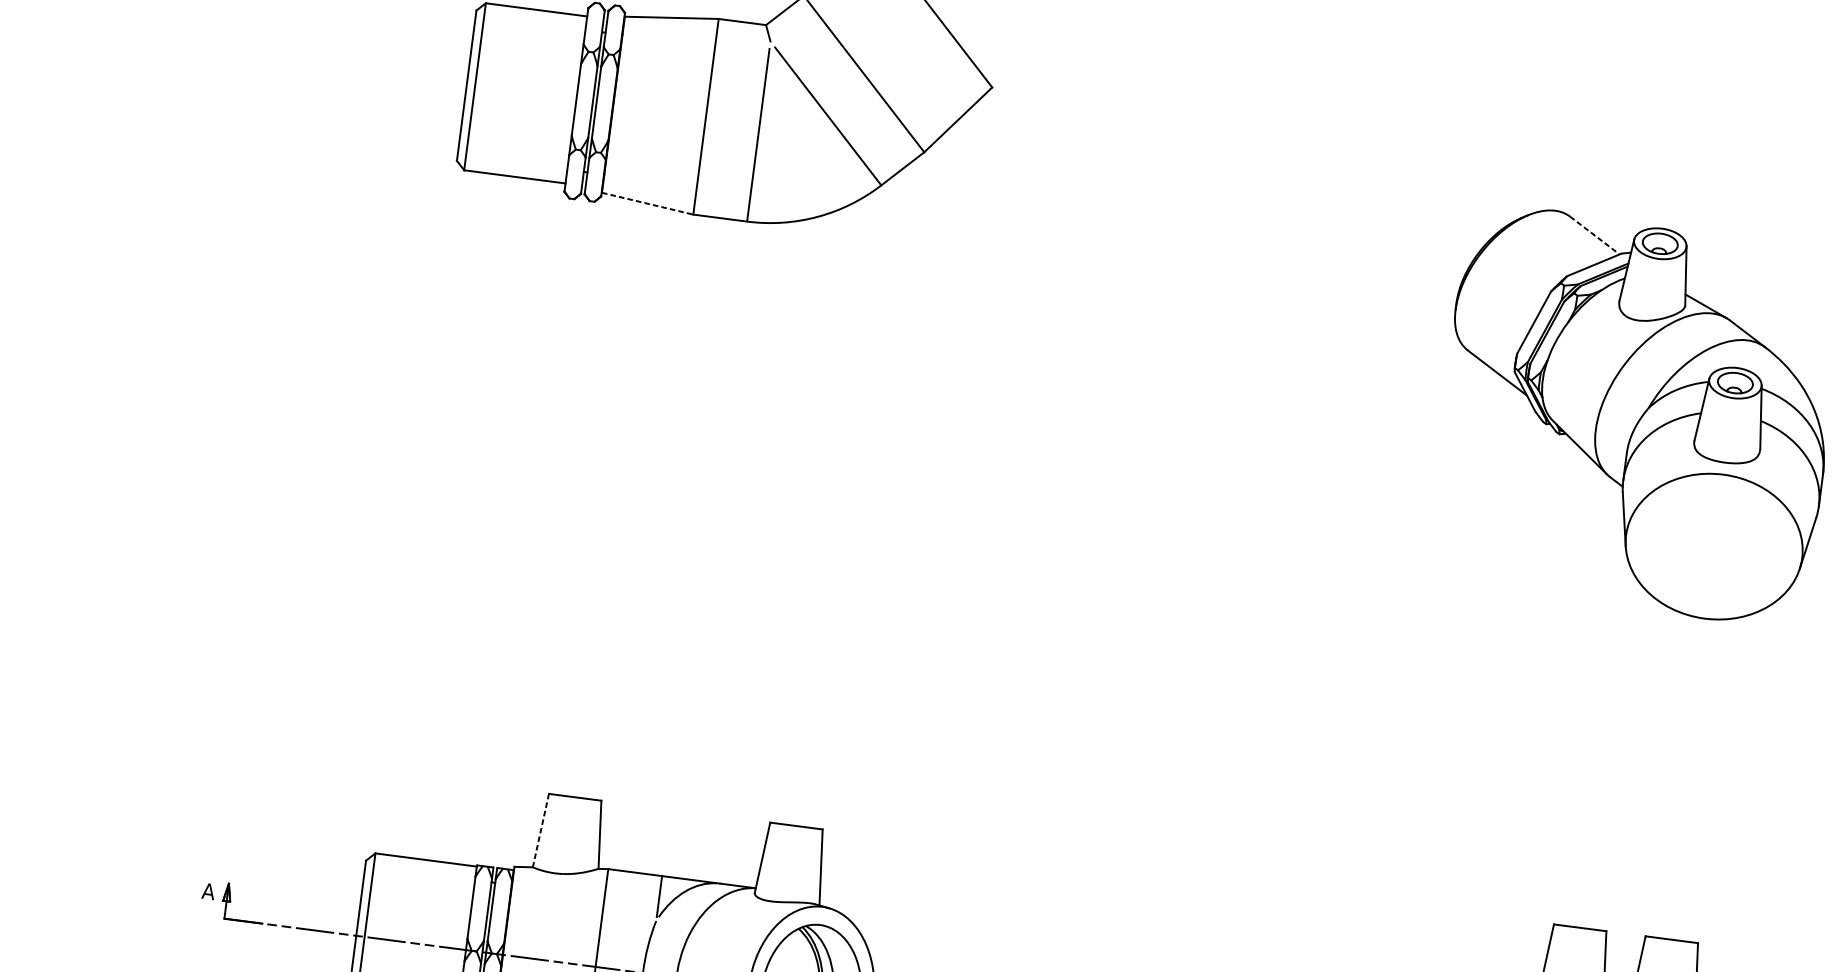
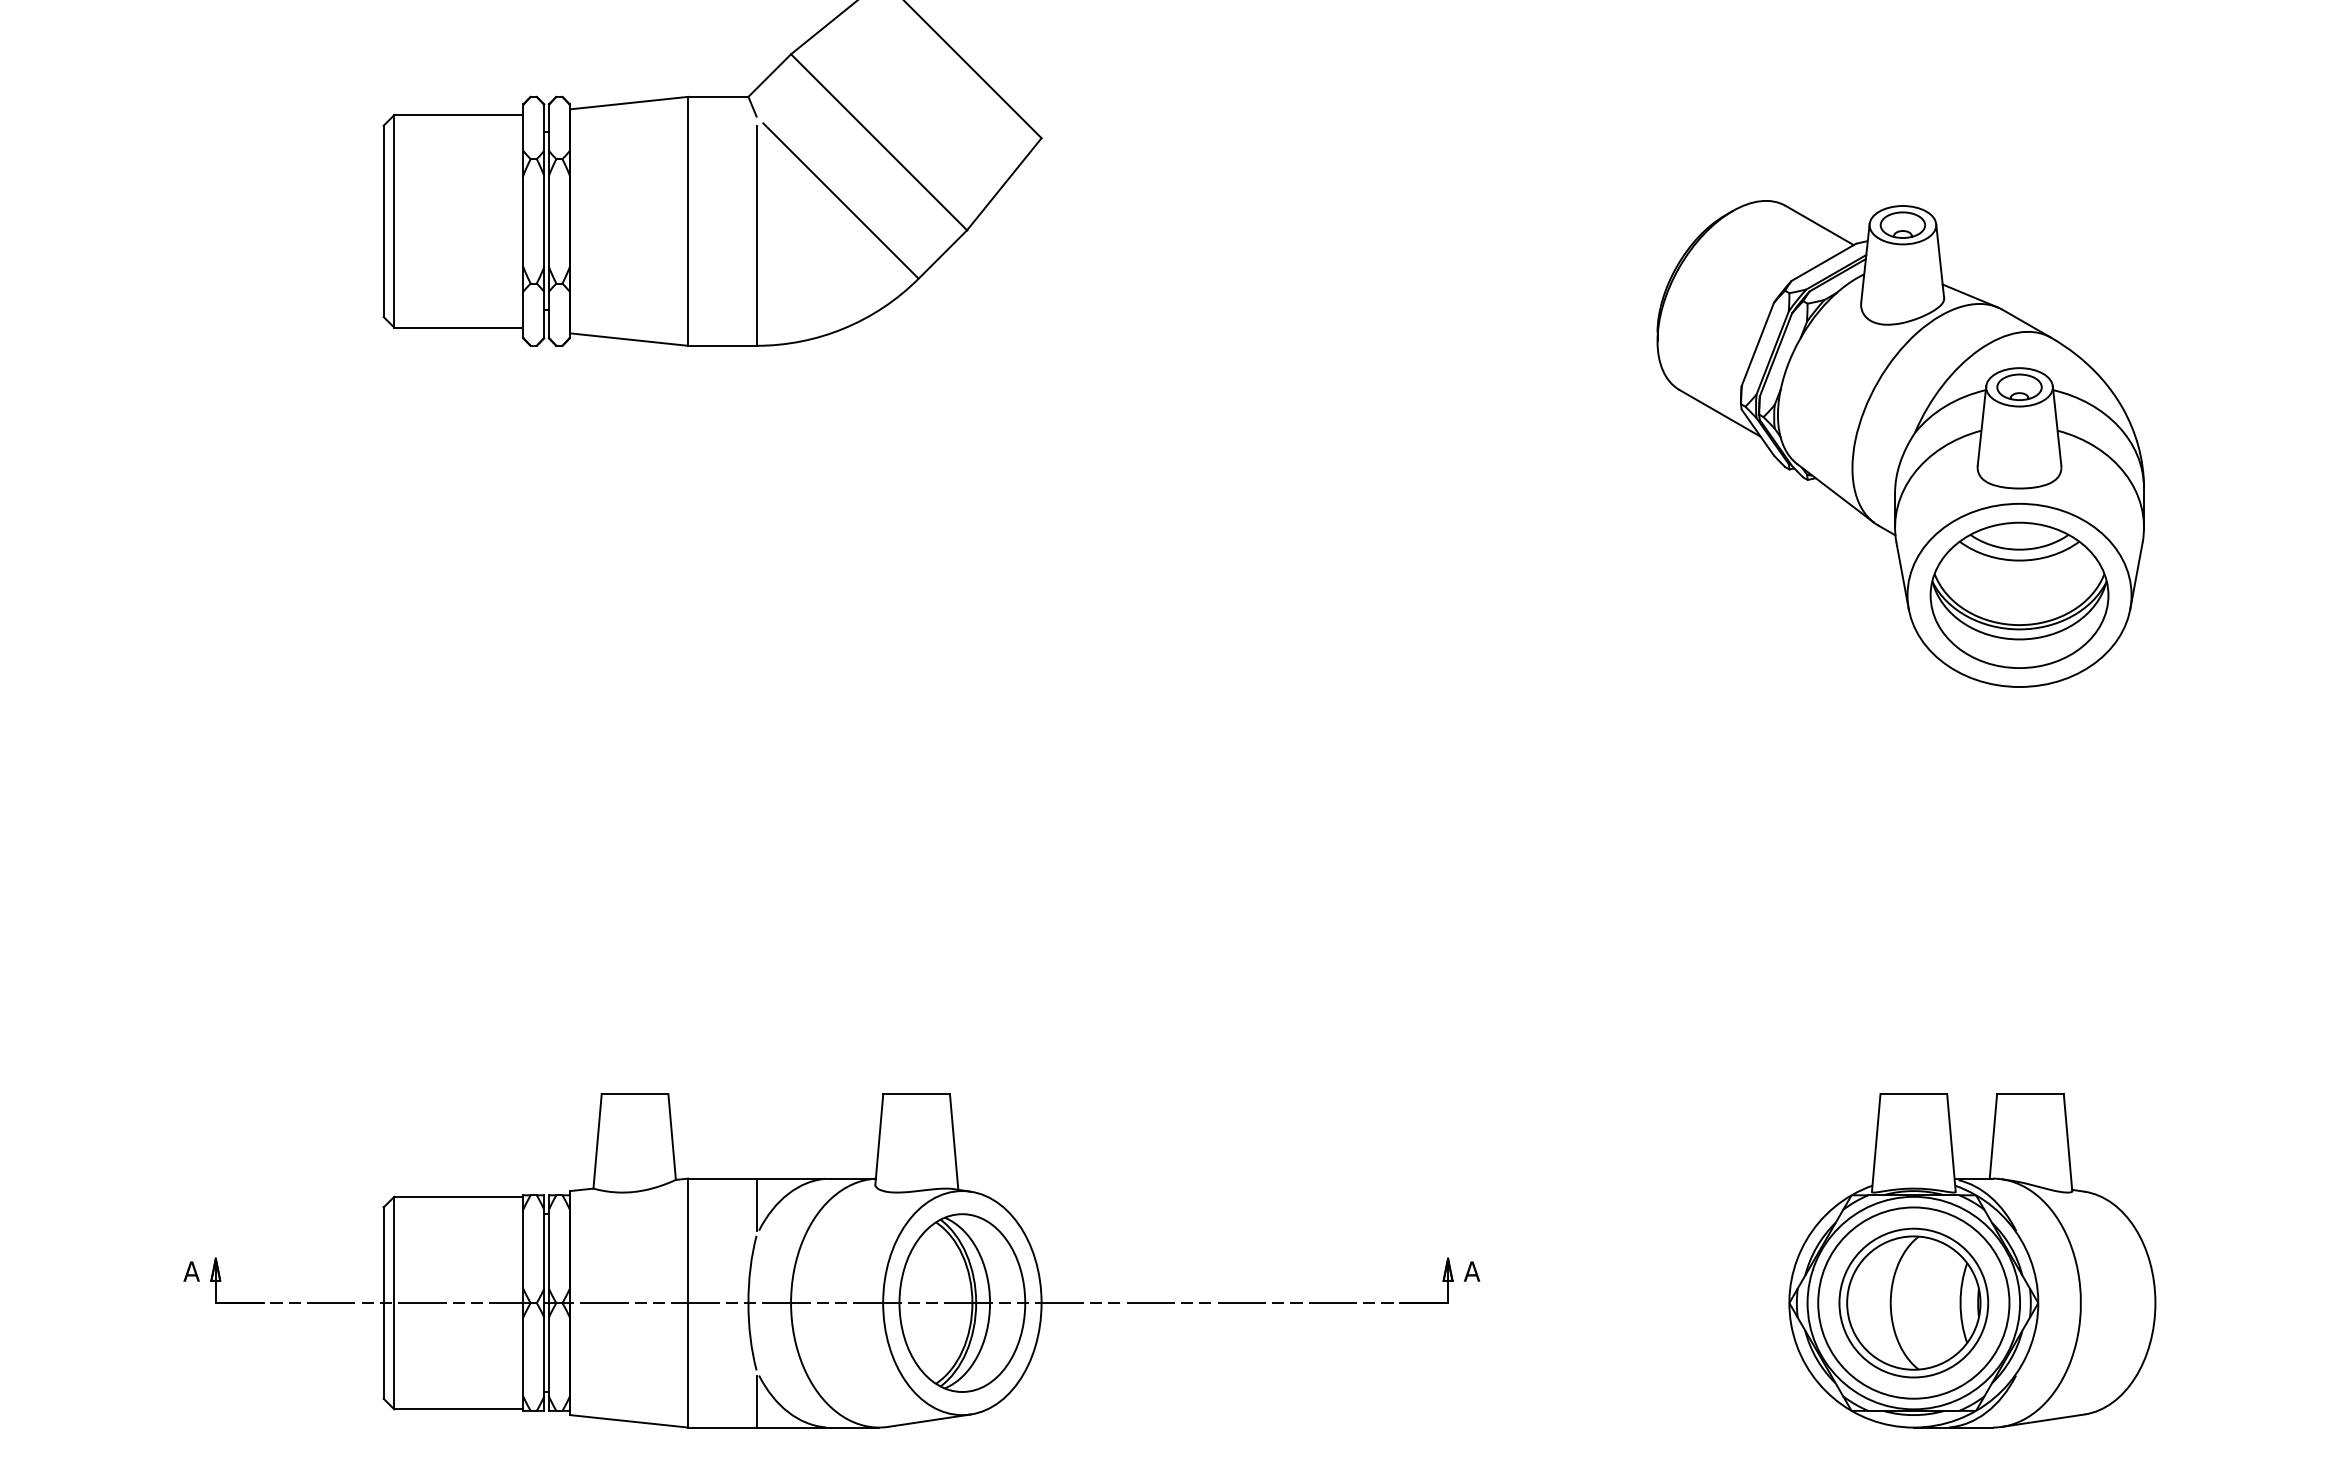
line: (647, 203) -> (629, 339), dashed -> solid
line: (1595, 235) -> (1820, 225), dashed -> solid
part: (1714, 545) -> (2019, 594), added
line: (540, 830) -> (597, 1141), dashed -> solid

